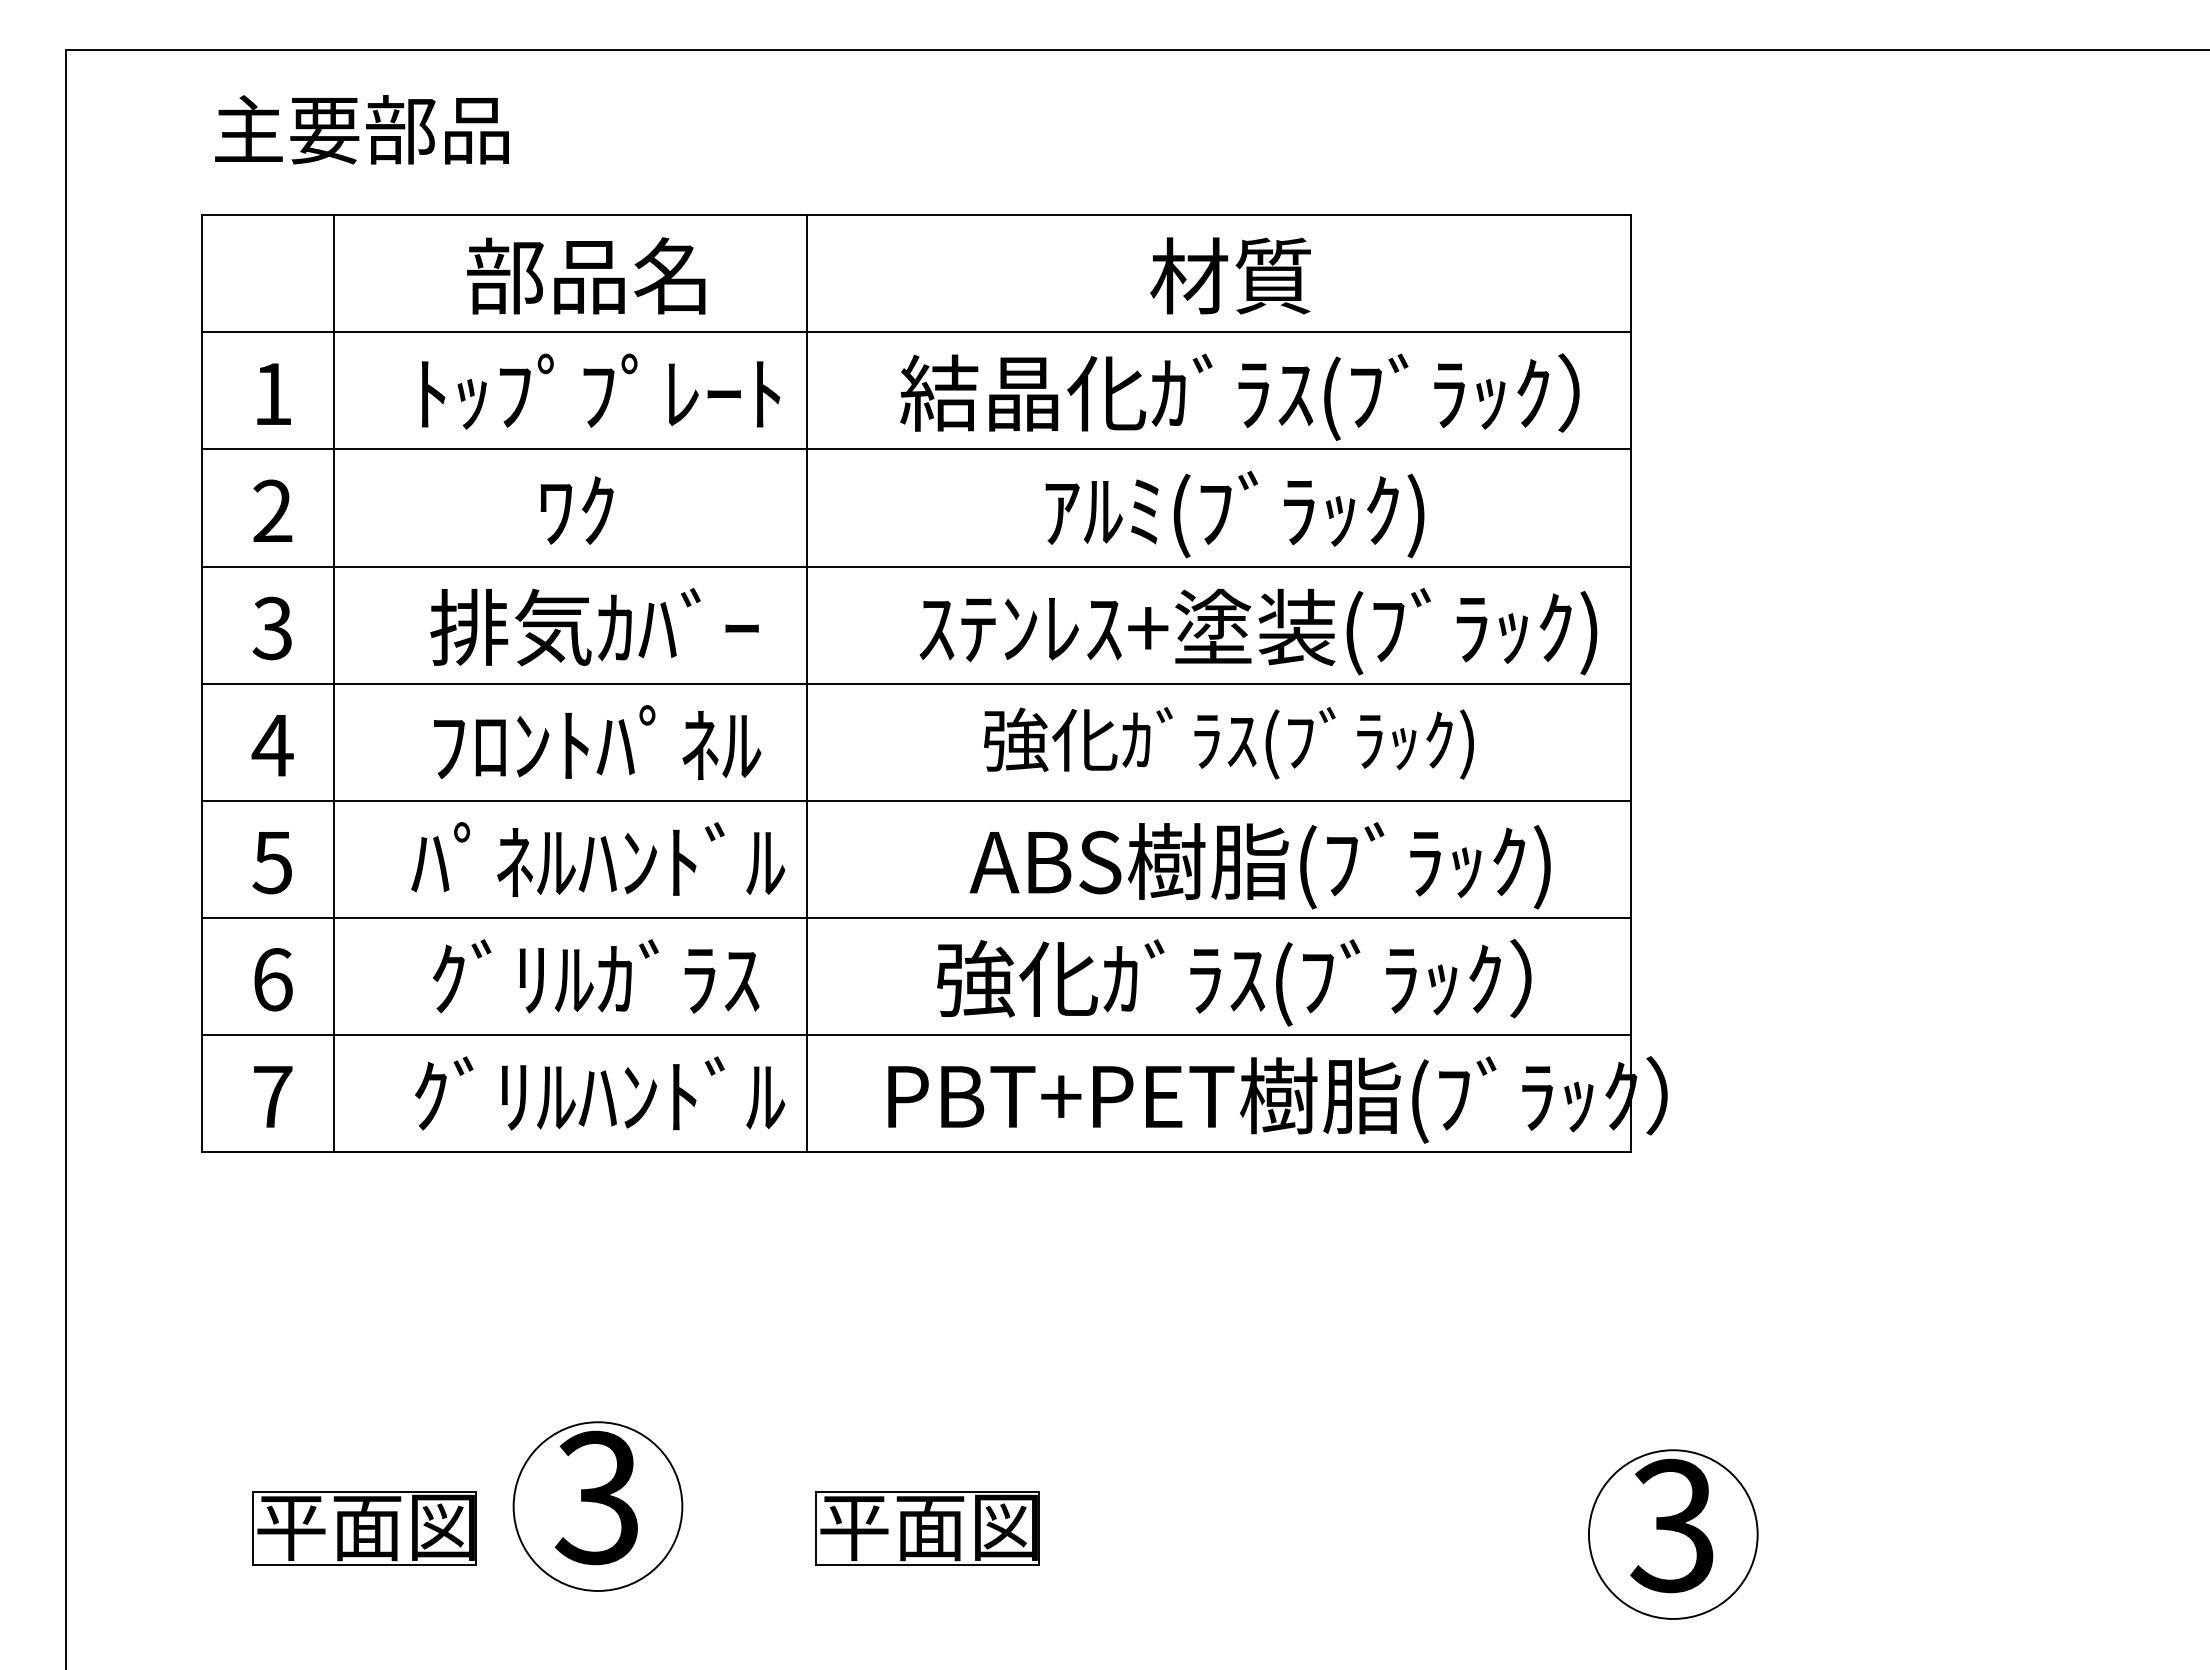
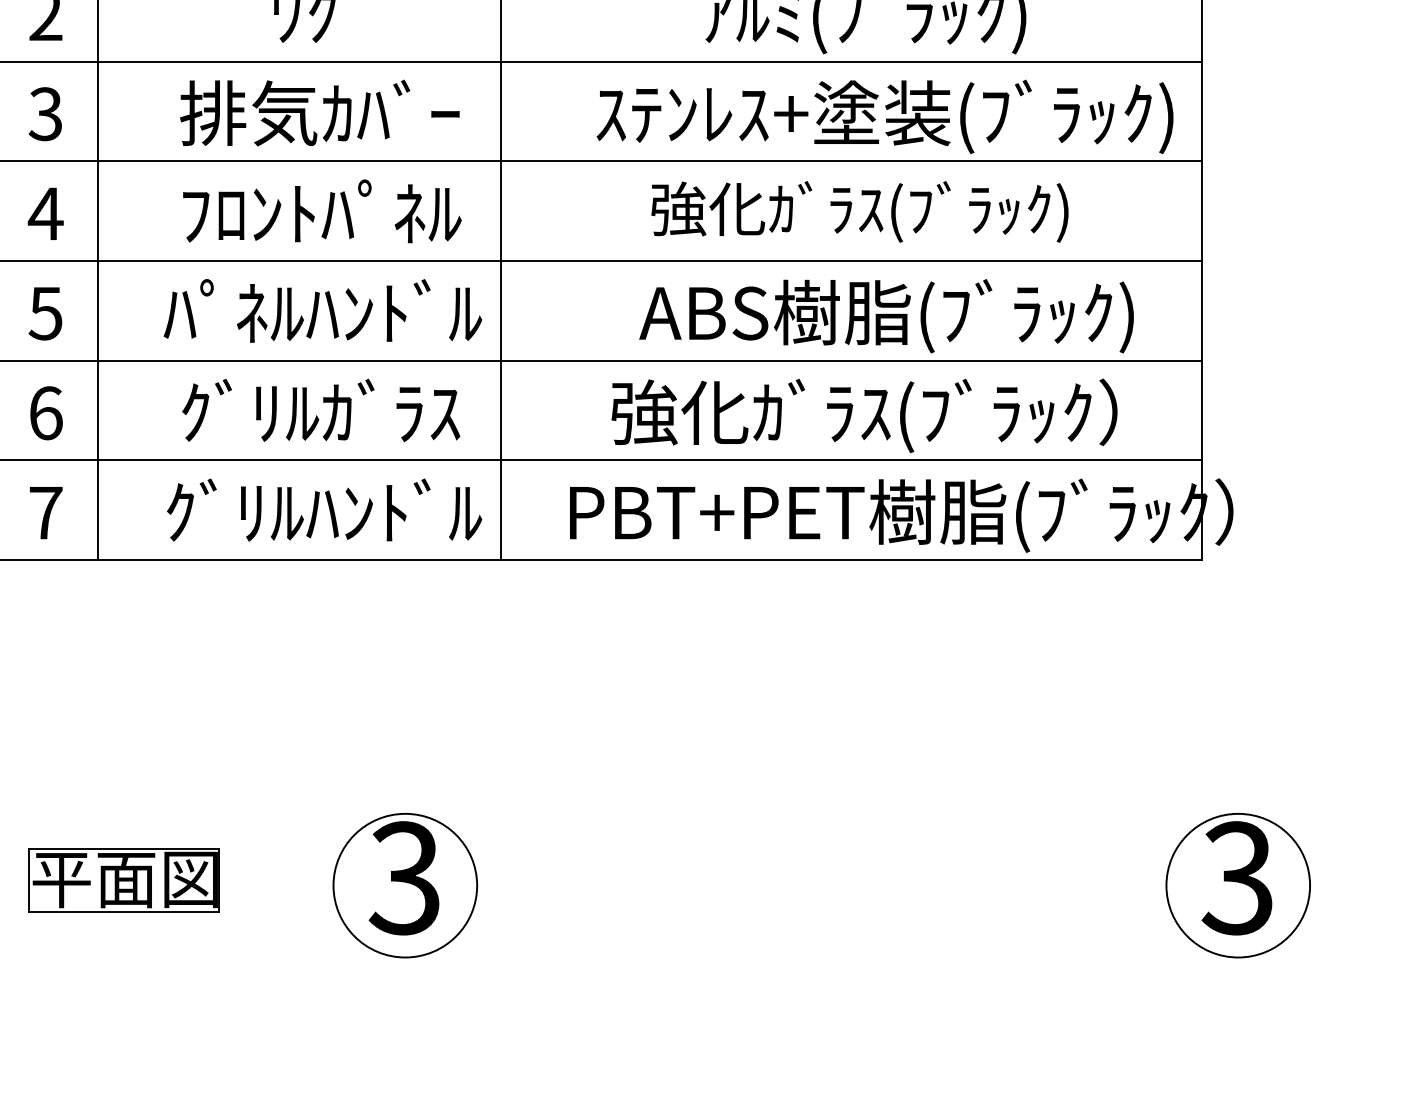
part: (597, 1506) -> (404, 885), moved
part: (927, 1528) -> (603, 880), removed

